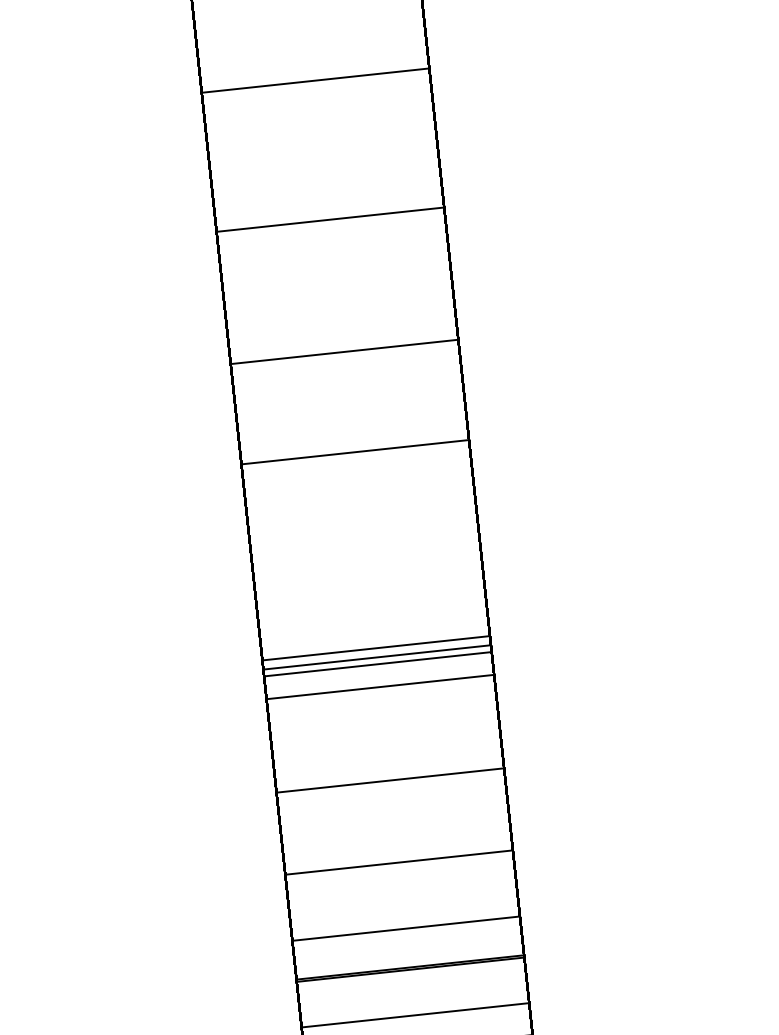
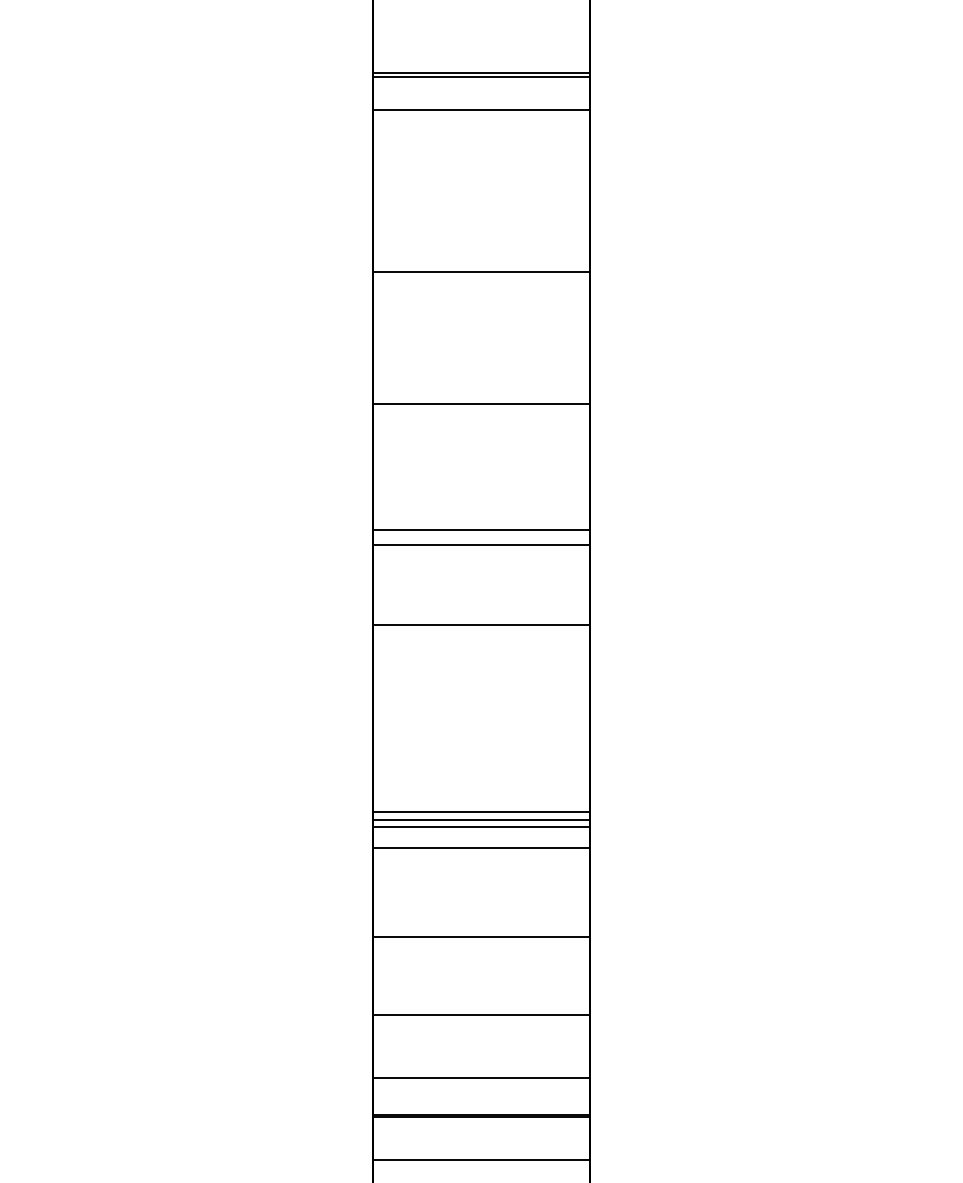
line: (346, 368) -> (481, 545), added

